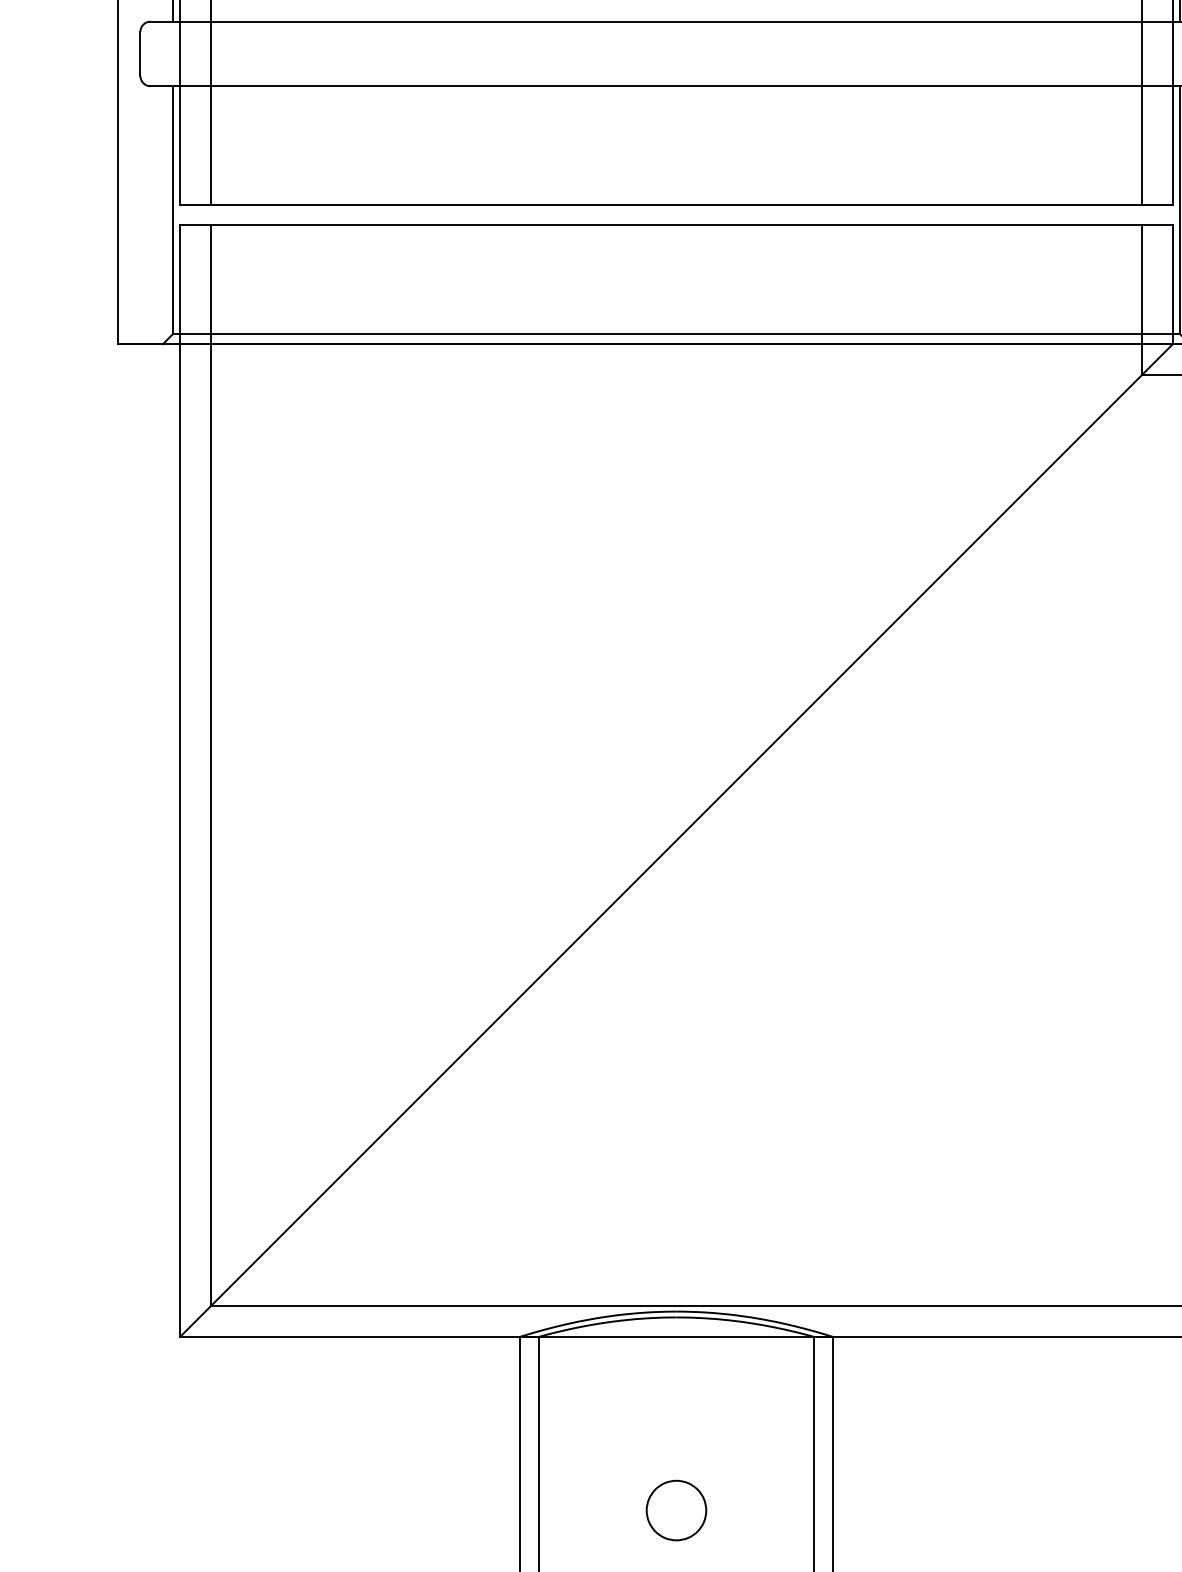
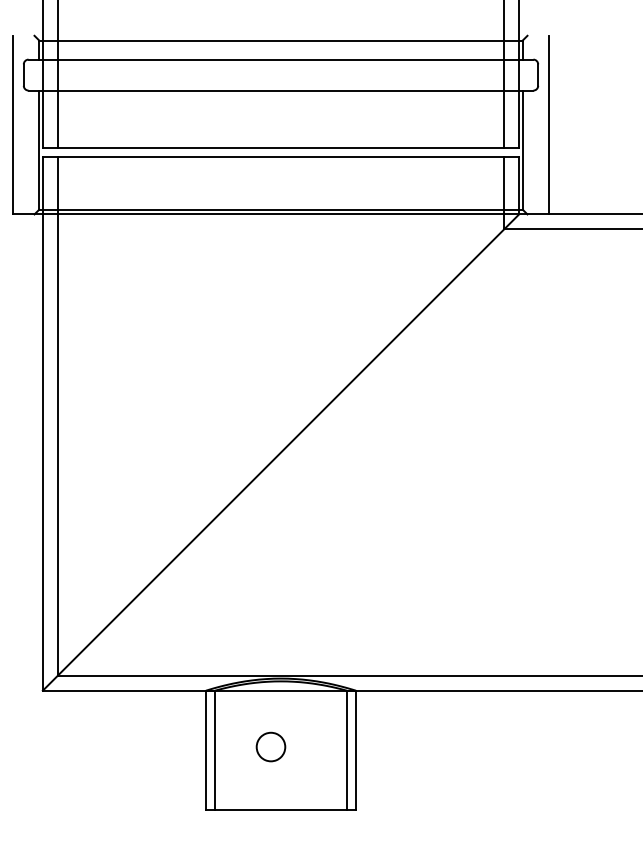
part: (675, 1509) -> (270, 746), moved

